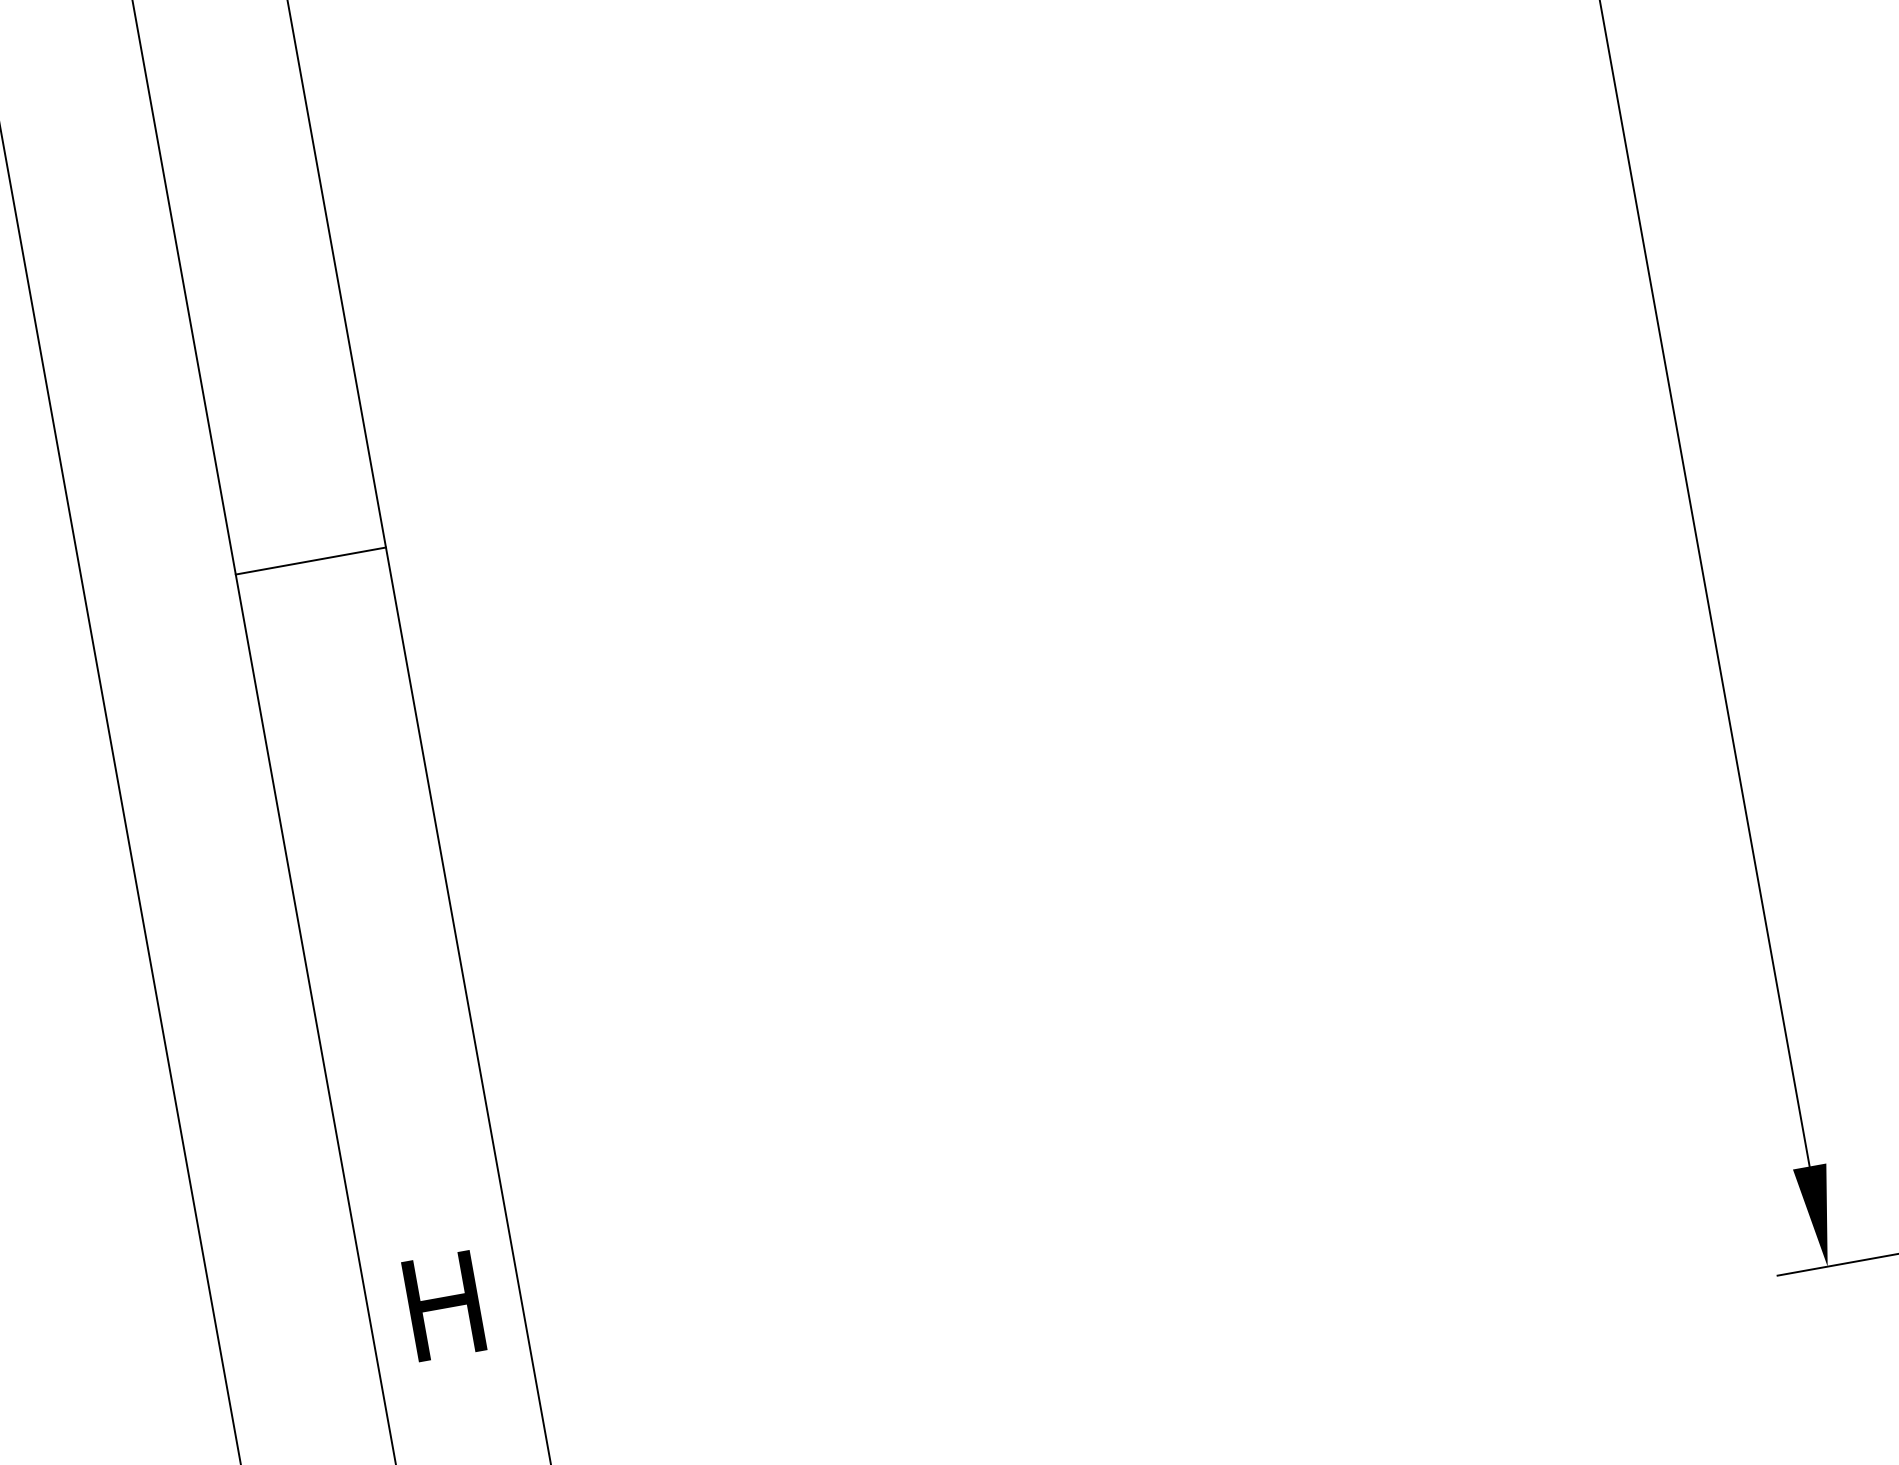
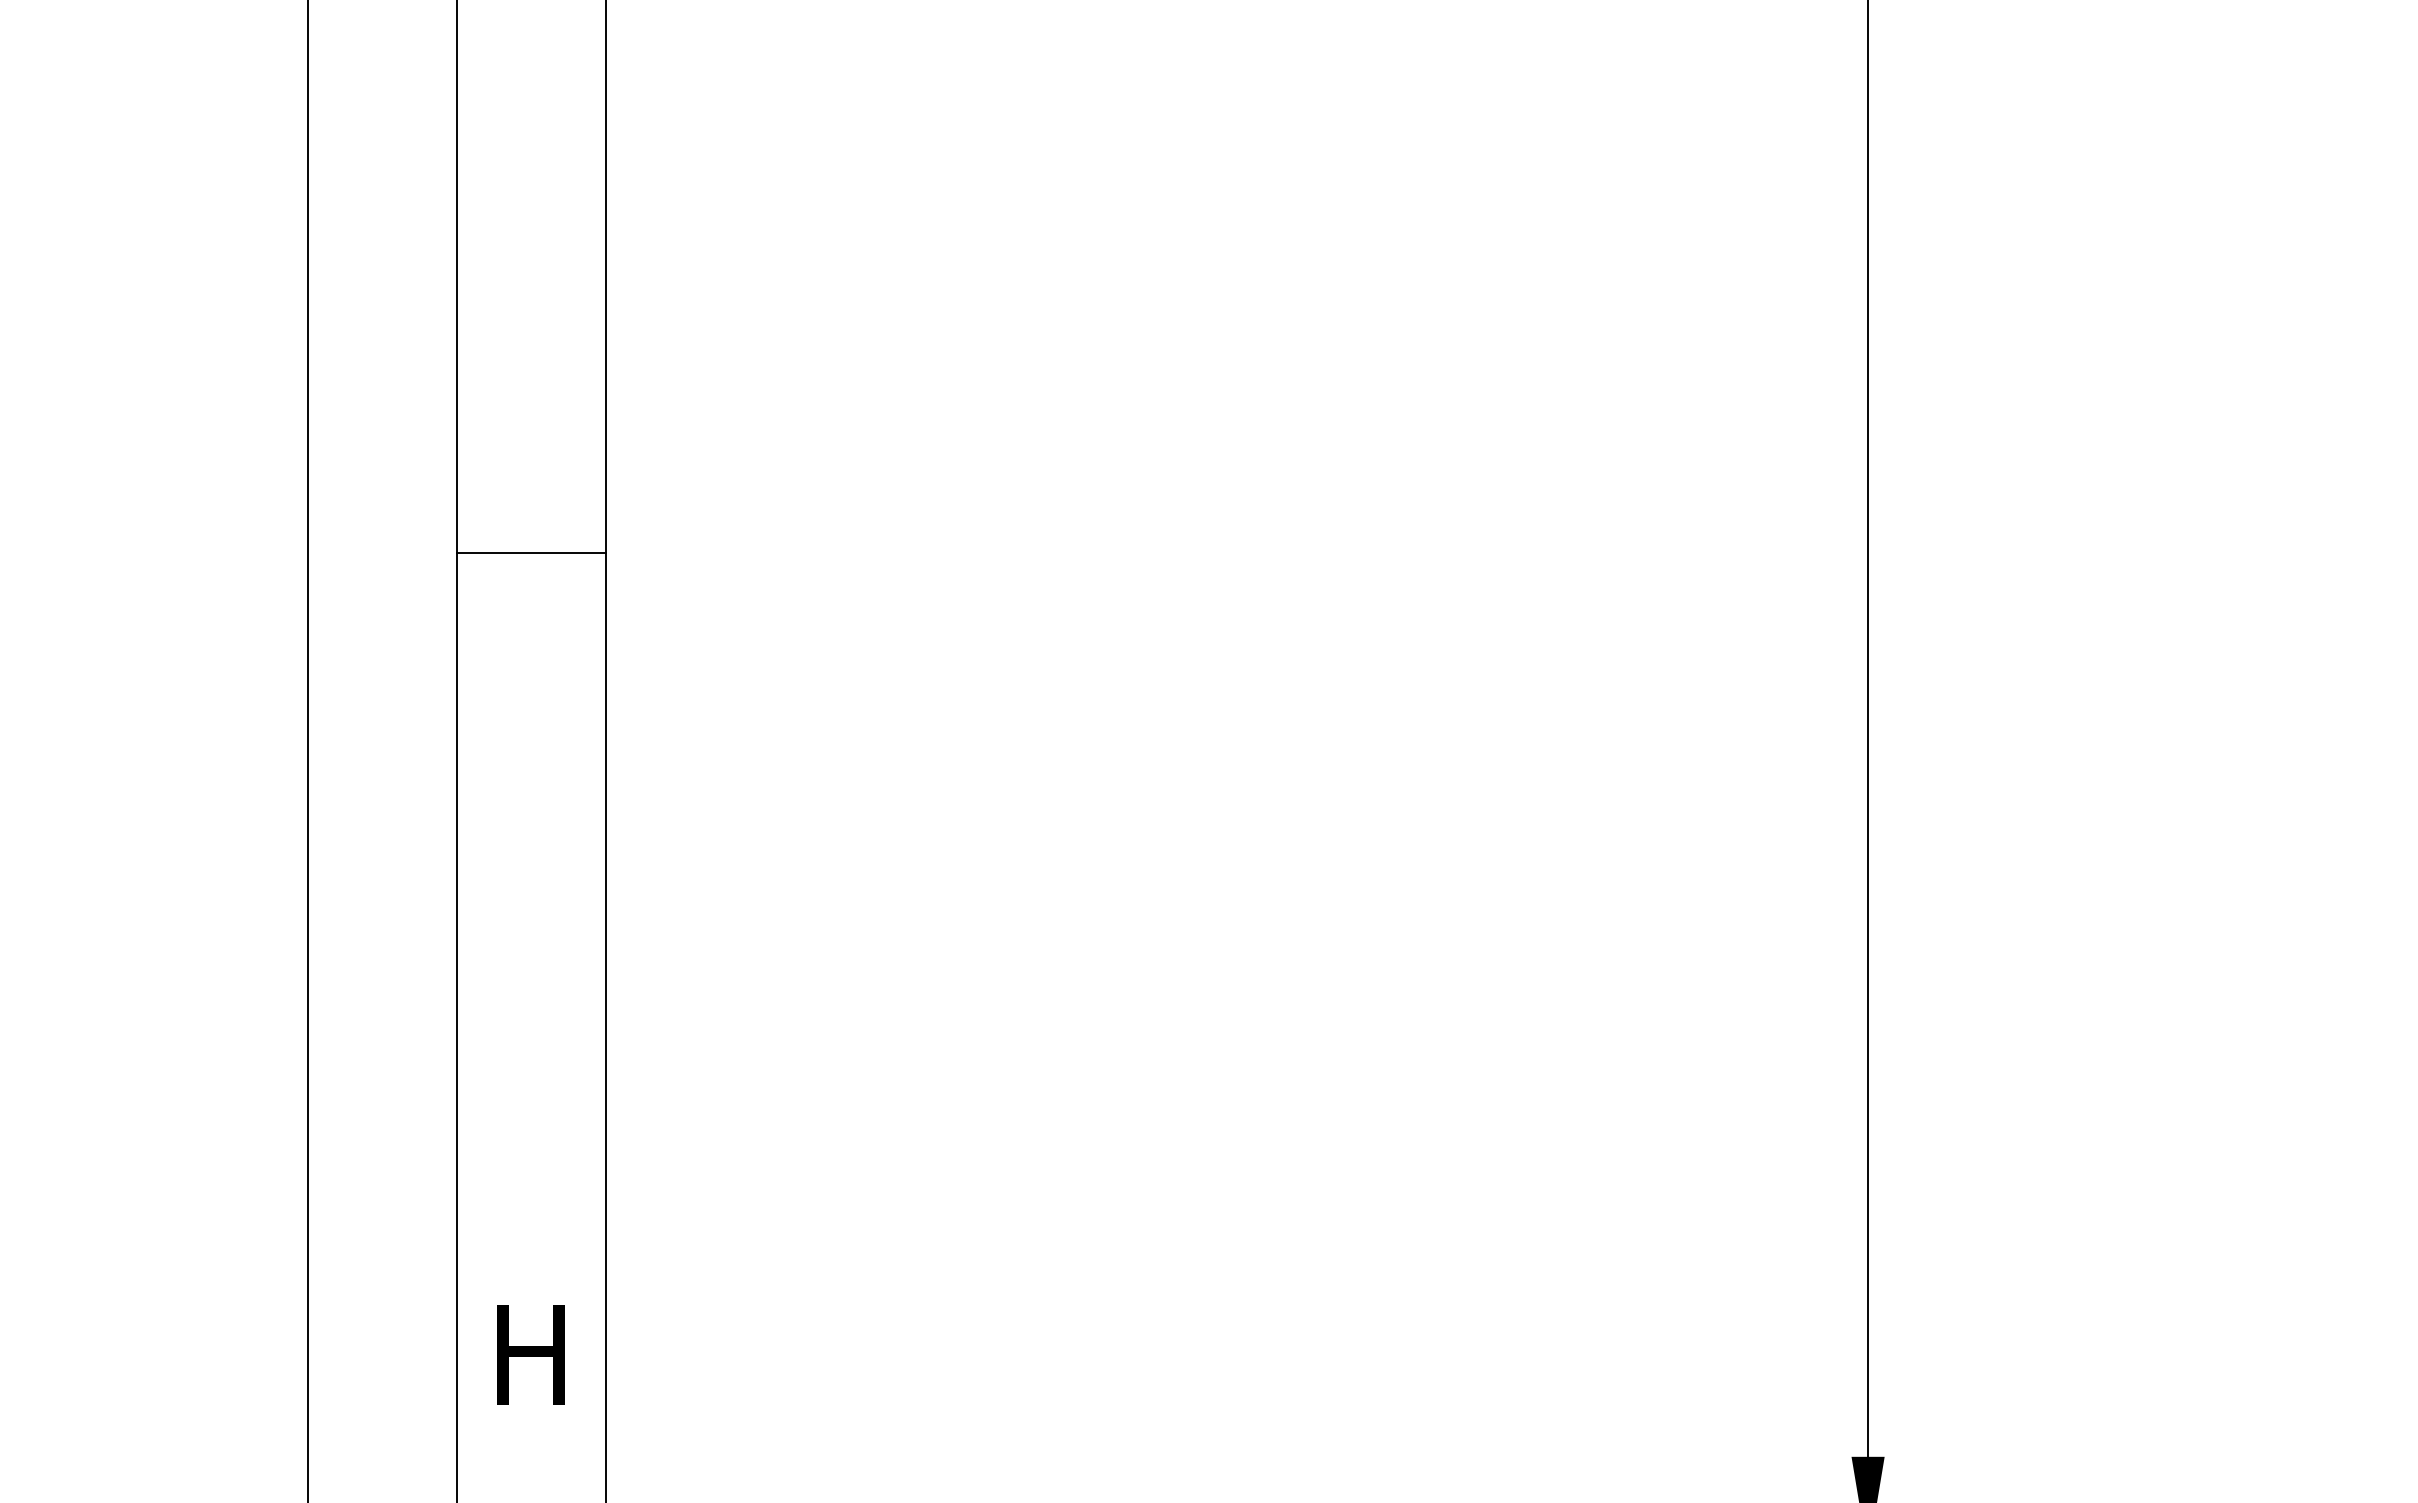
line: (310, 561) -> (531, 553), moved

